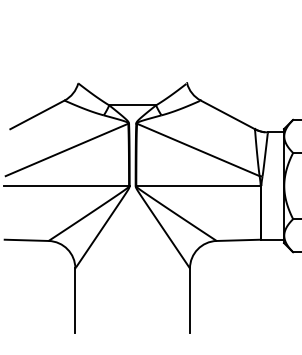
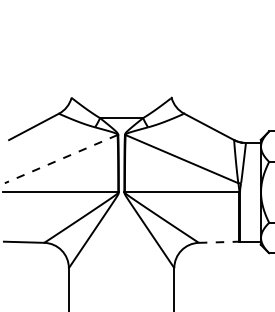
line: (67, 149) -> (61, 158), solid -> dashed
line: (238, 240) -> (218, 242), solid -> dashed

